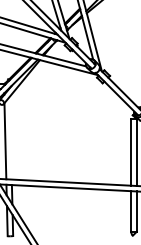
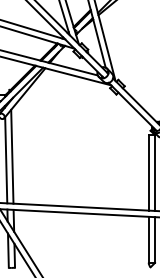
line: (10, 137) -> (12, 155), added

